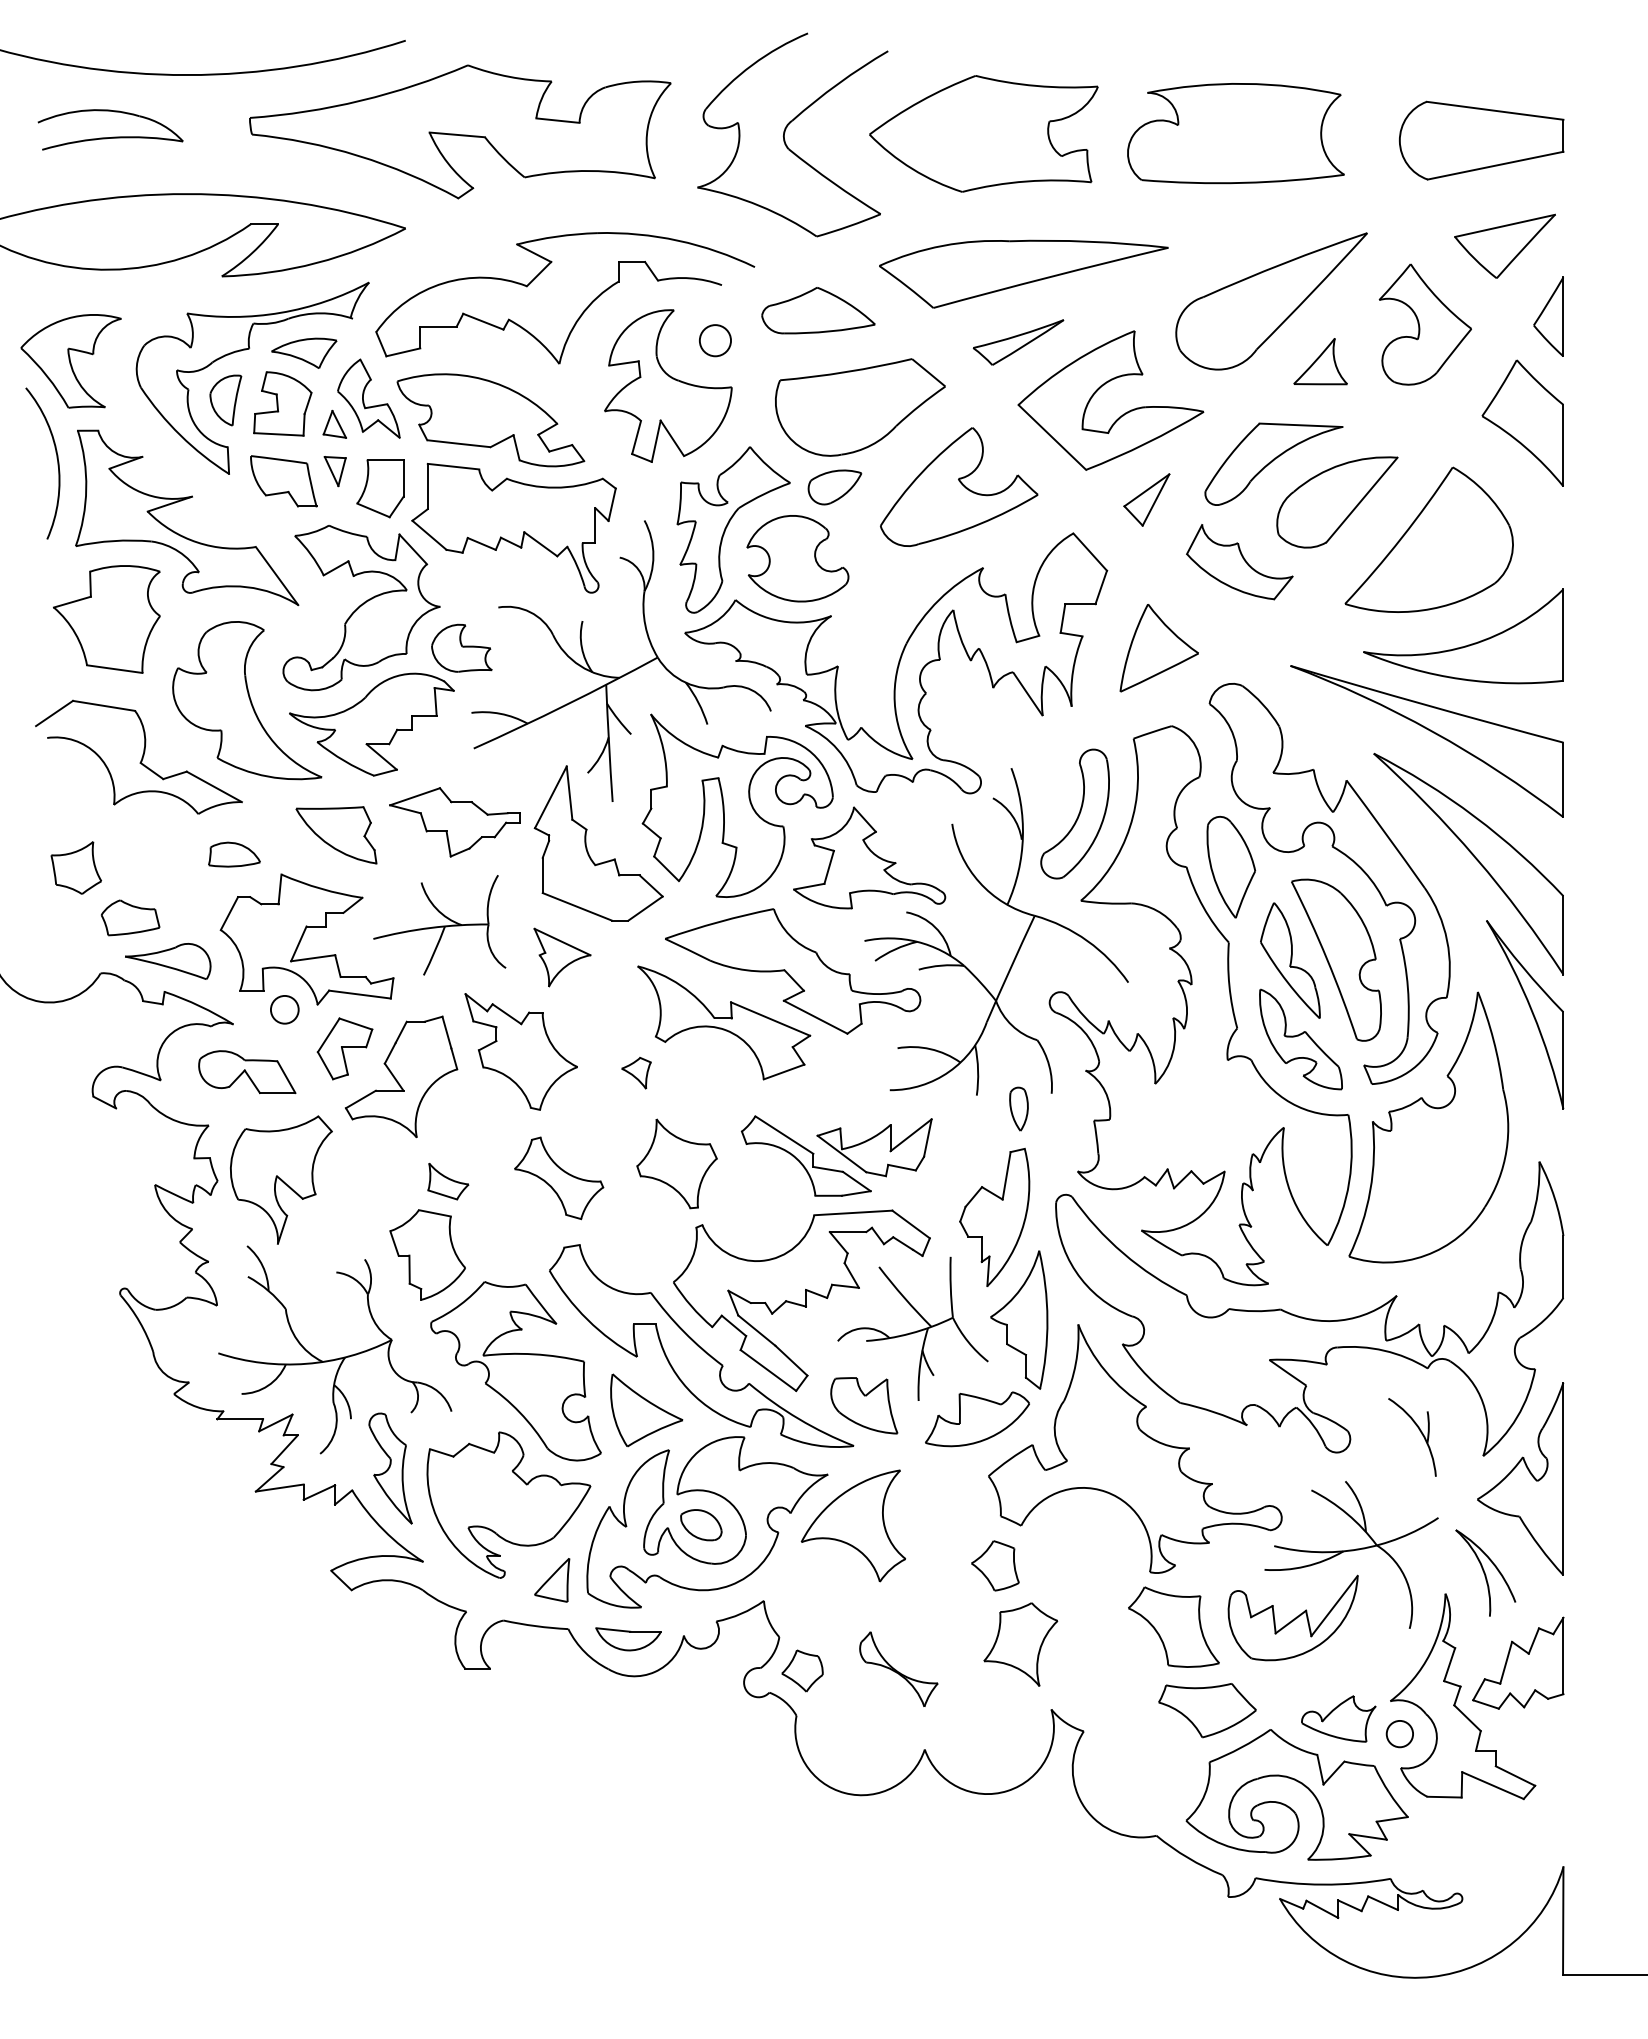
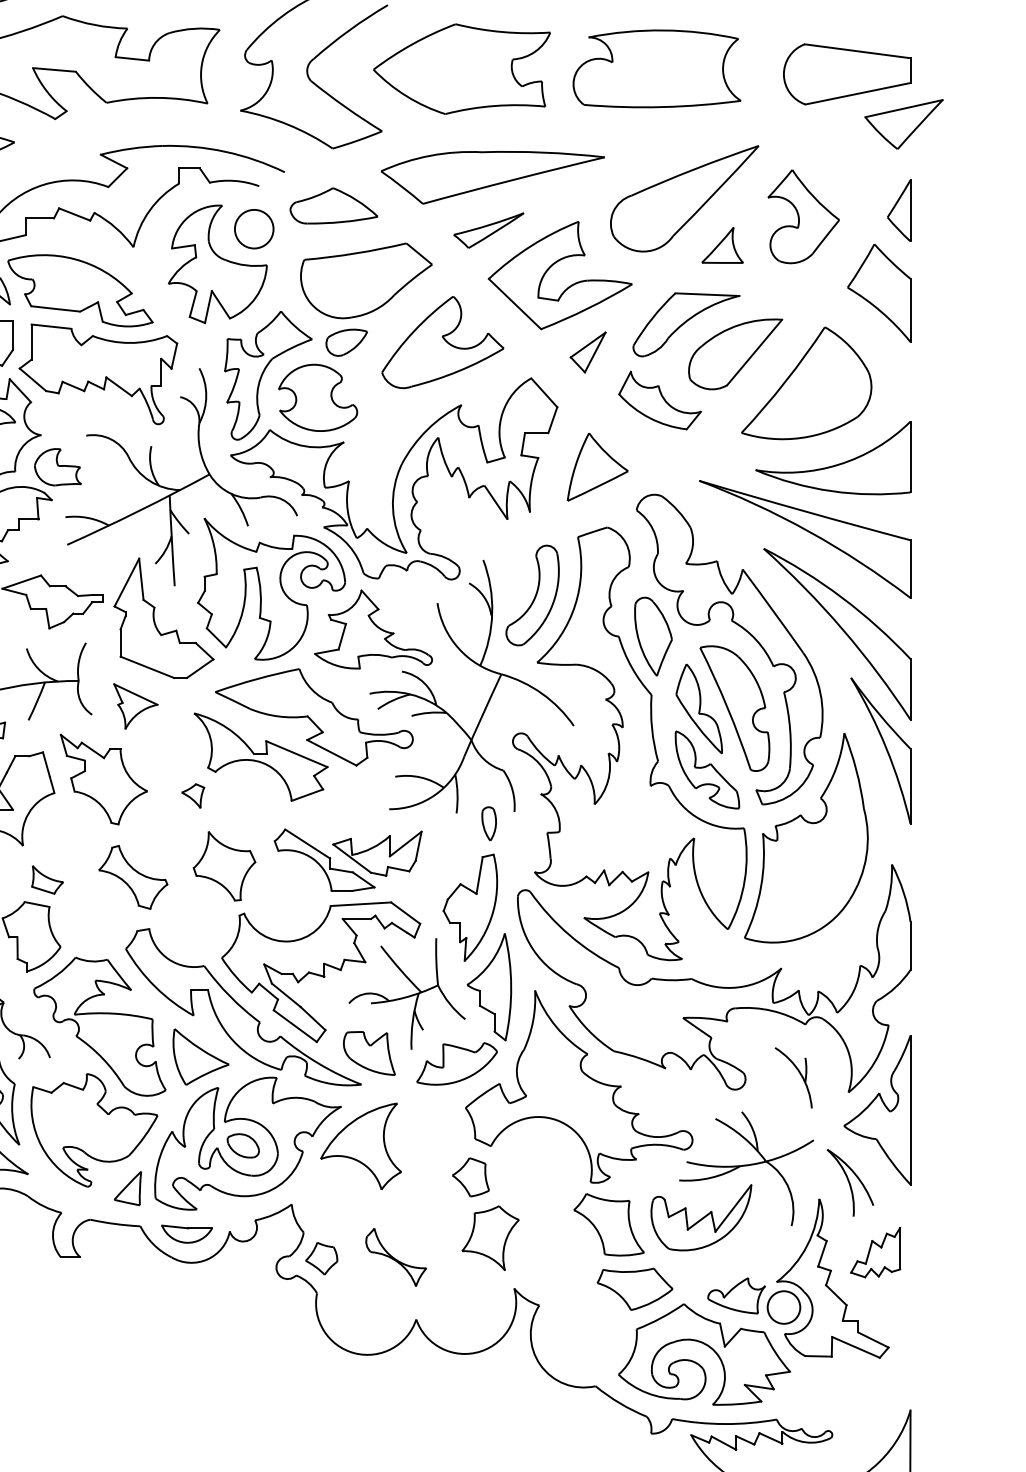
part: (1504, 245) -> (903, 123), moved
circle: (715, 340) -> (254, 229), size x1.6
part: (1518, 1662) -> (875, 1252), size x0.7
circle: (1399, 1733) -> (783, 1307), size x1.6

